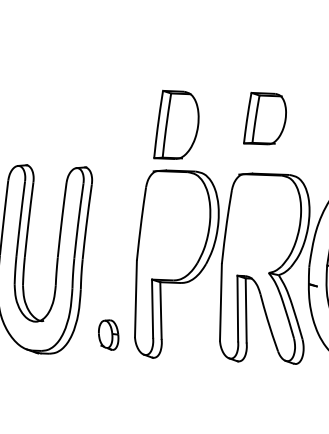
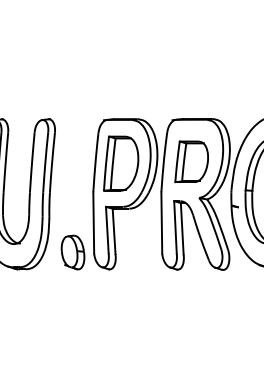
part: (265, 118) -> (191, 161), moved
part: (177, 125) -> (121, 163), moved
part: (108, 334) -> (72, 252), size x1.43

